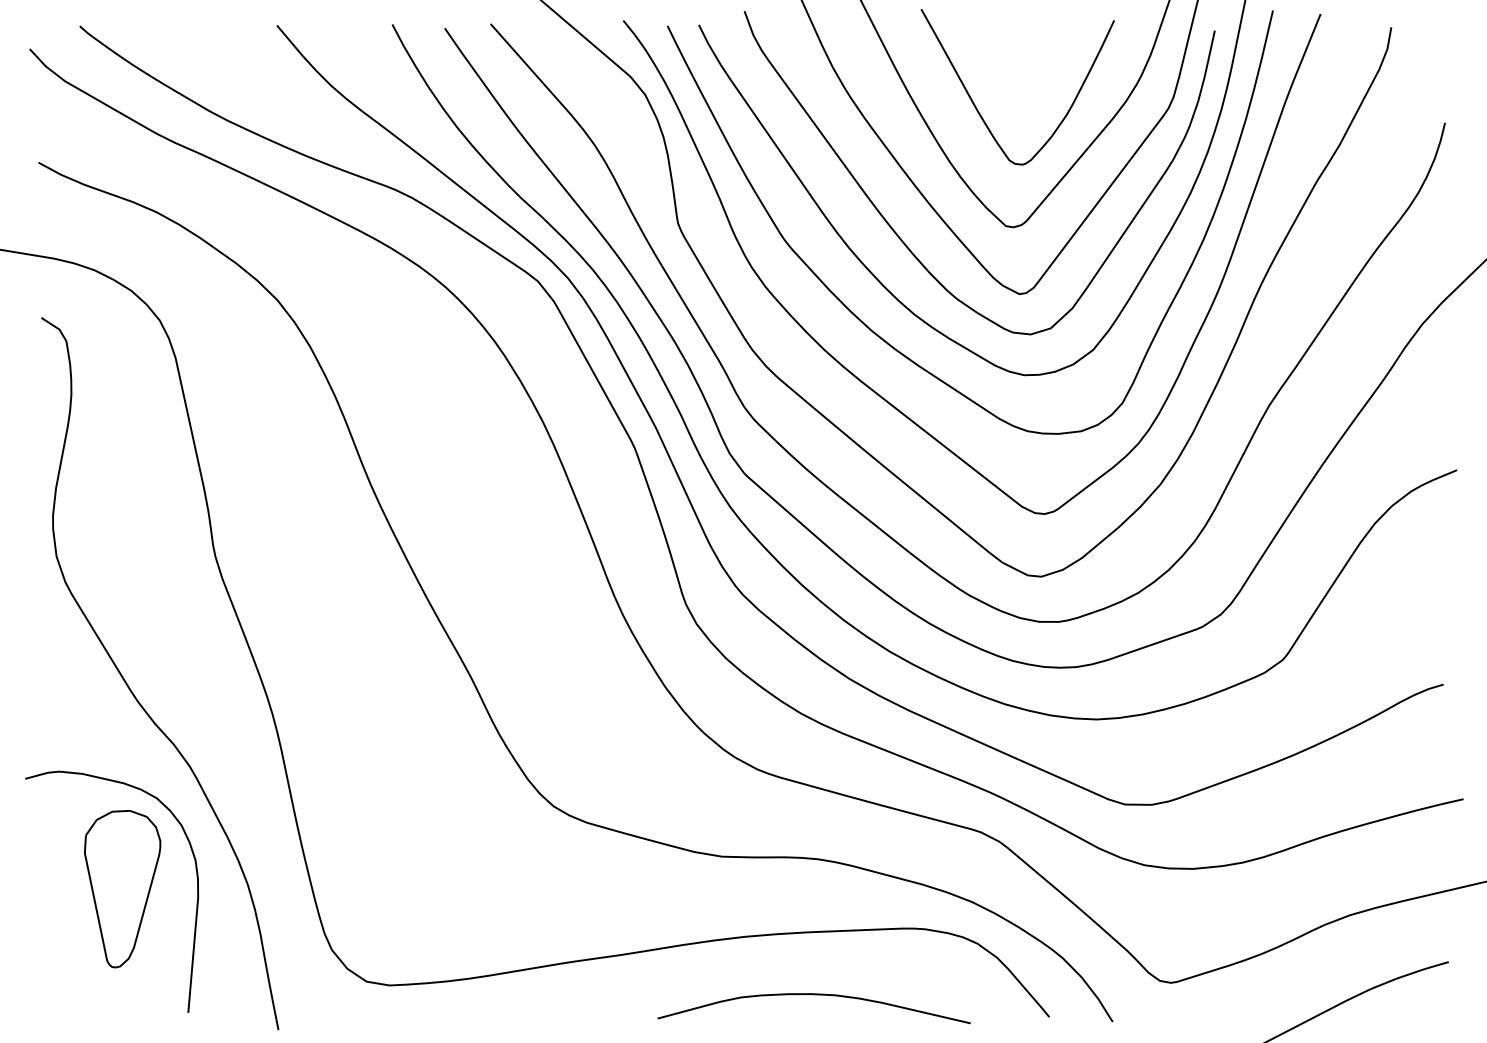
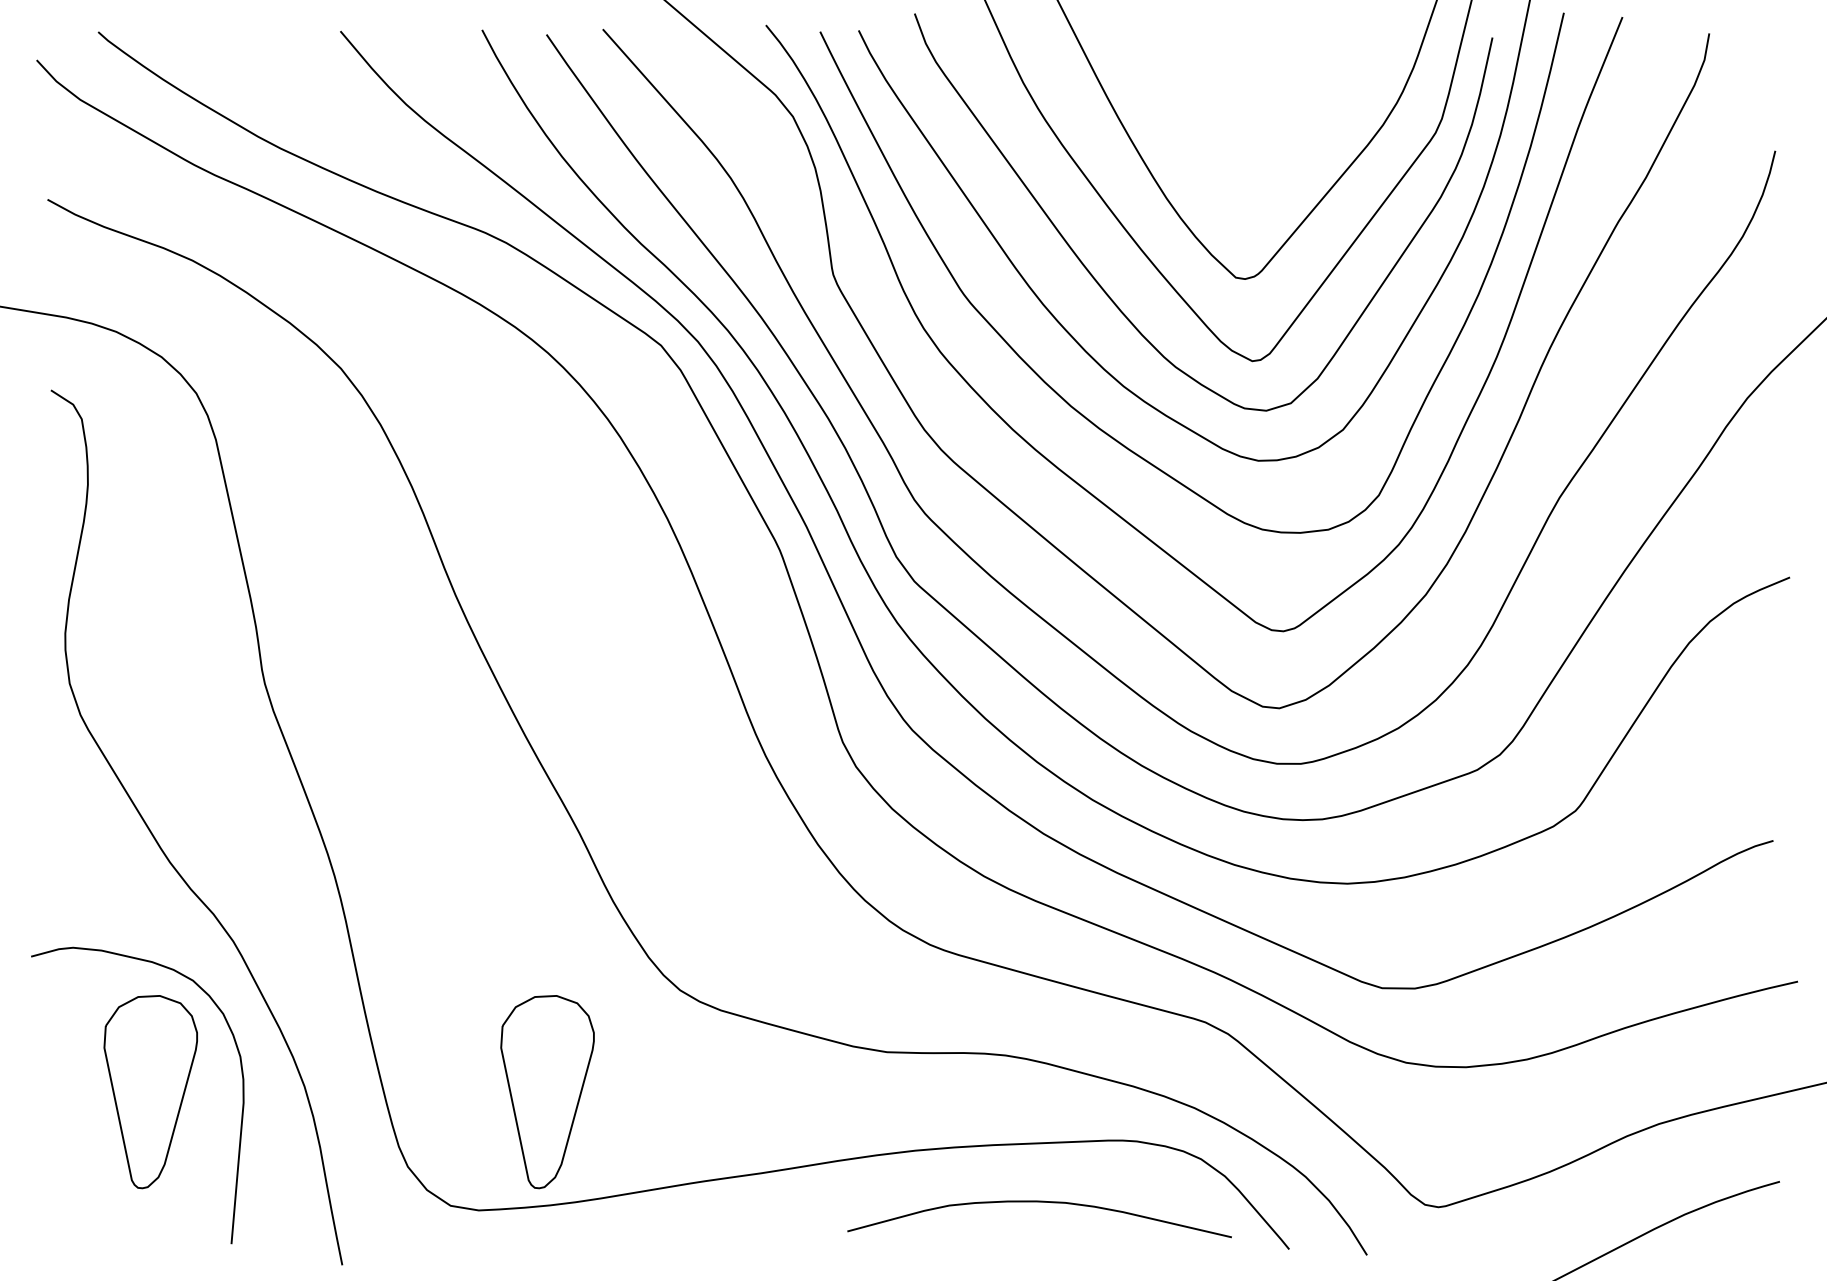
curve: (977, 108) -> (1200, 133), removed
part: (445, 889) -> (547, 1092), added
curve: (813, 995) -> (1038, 1203), moved

